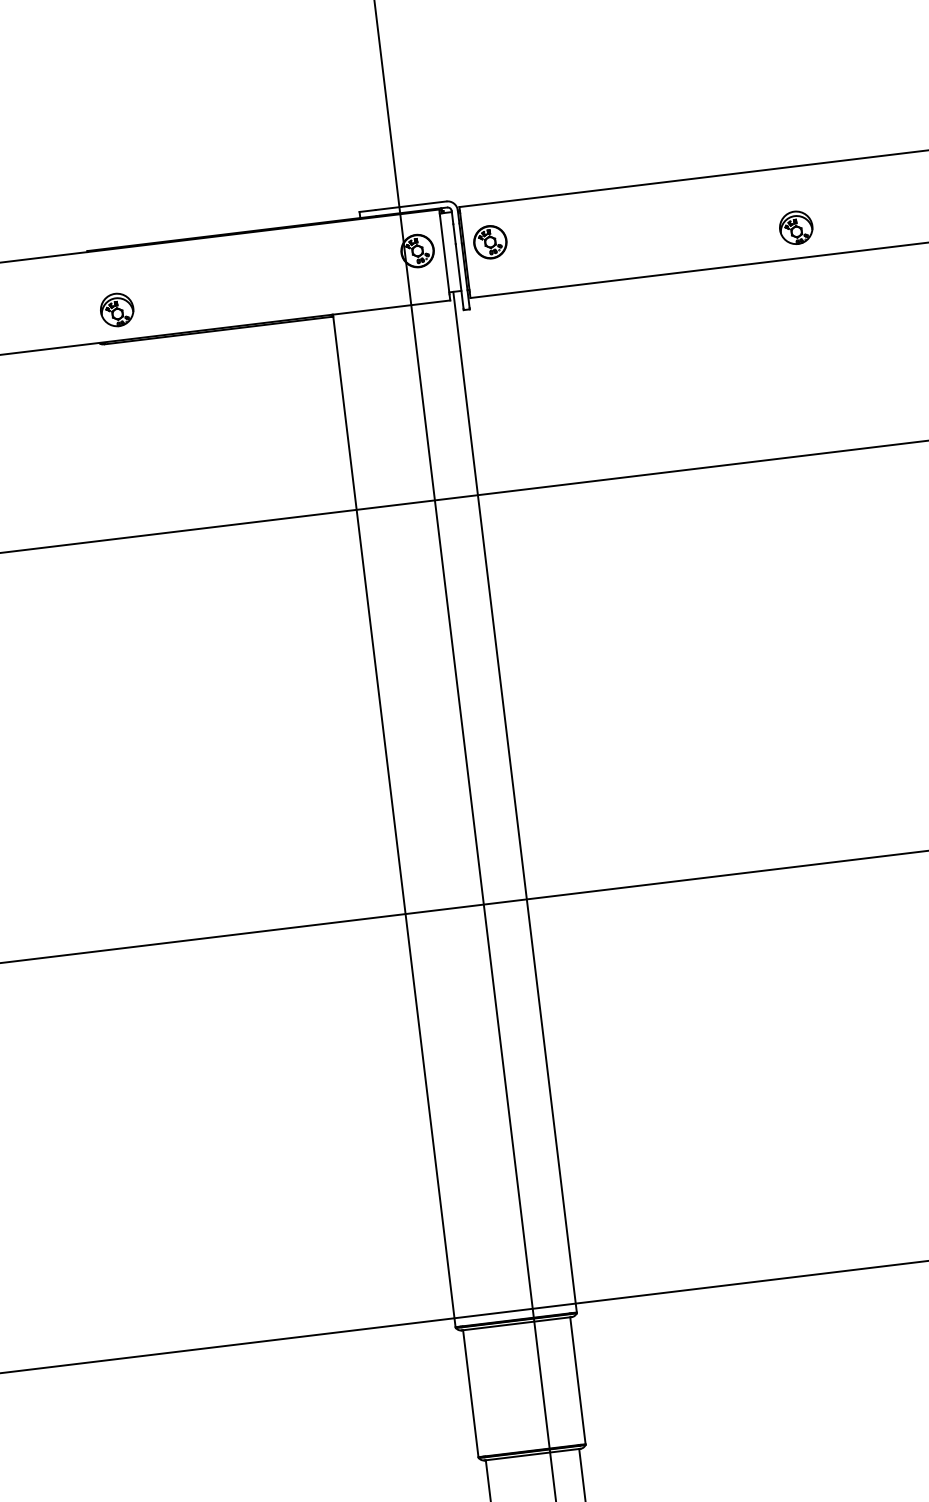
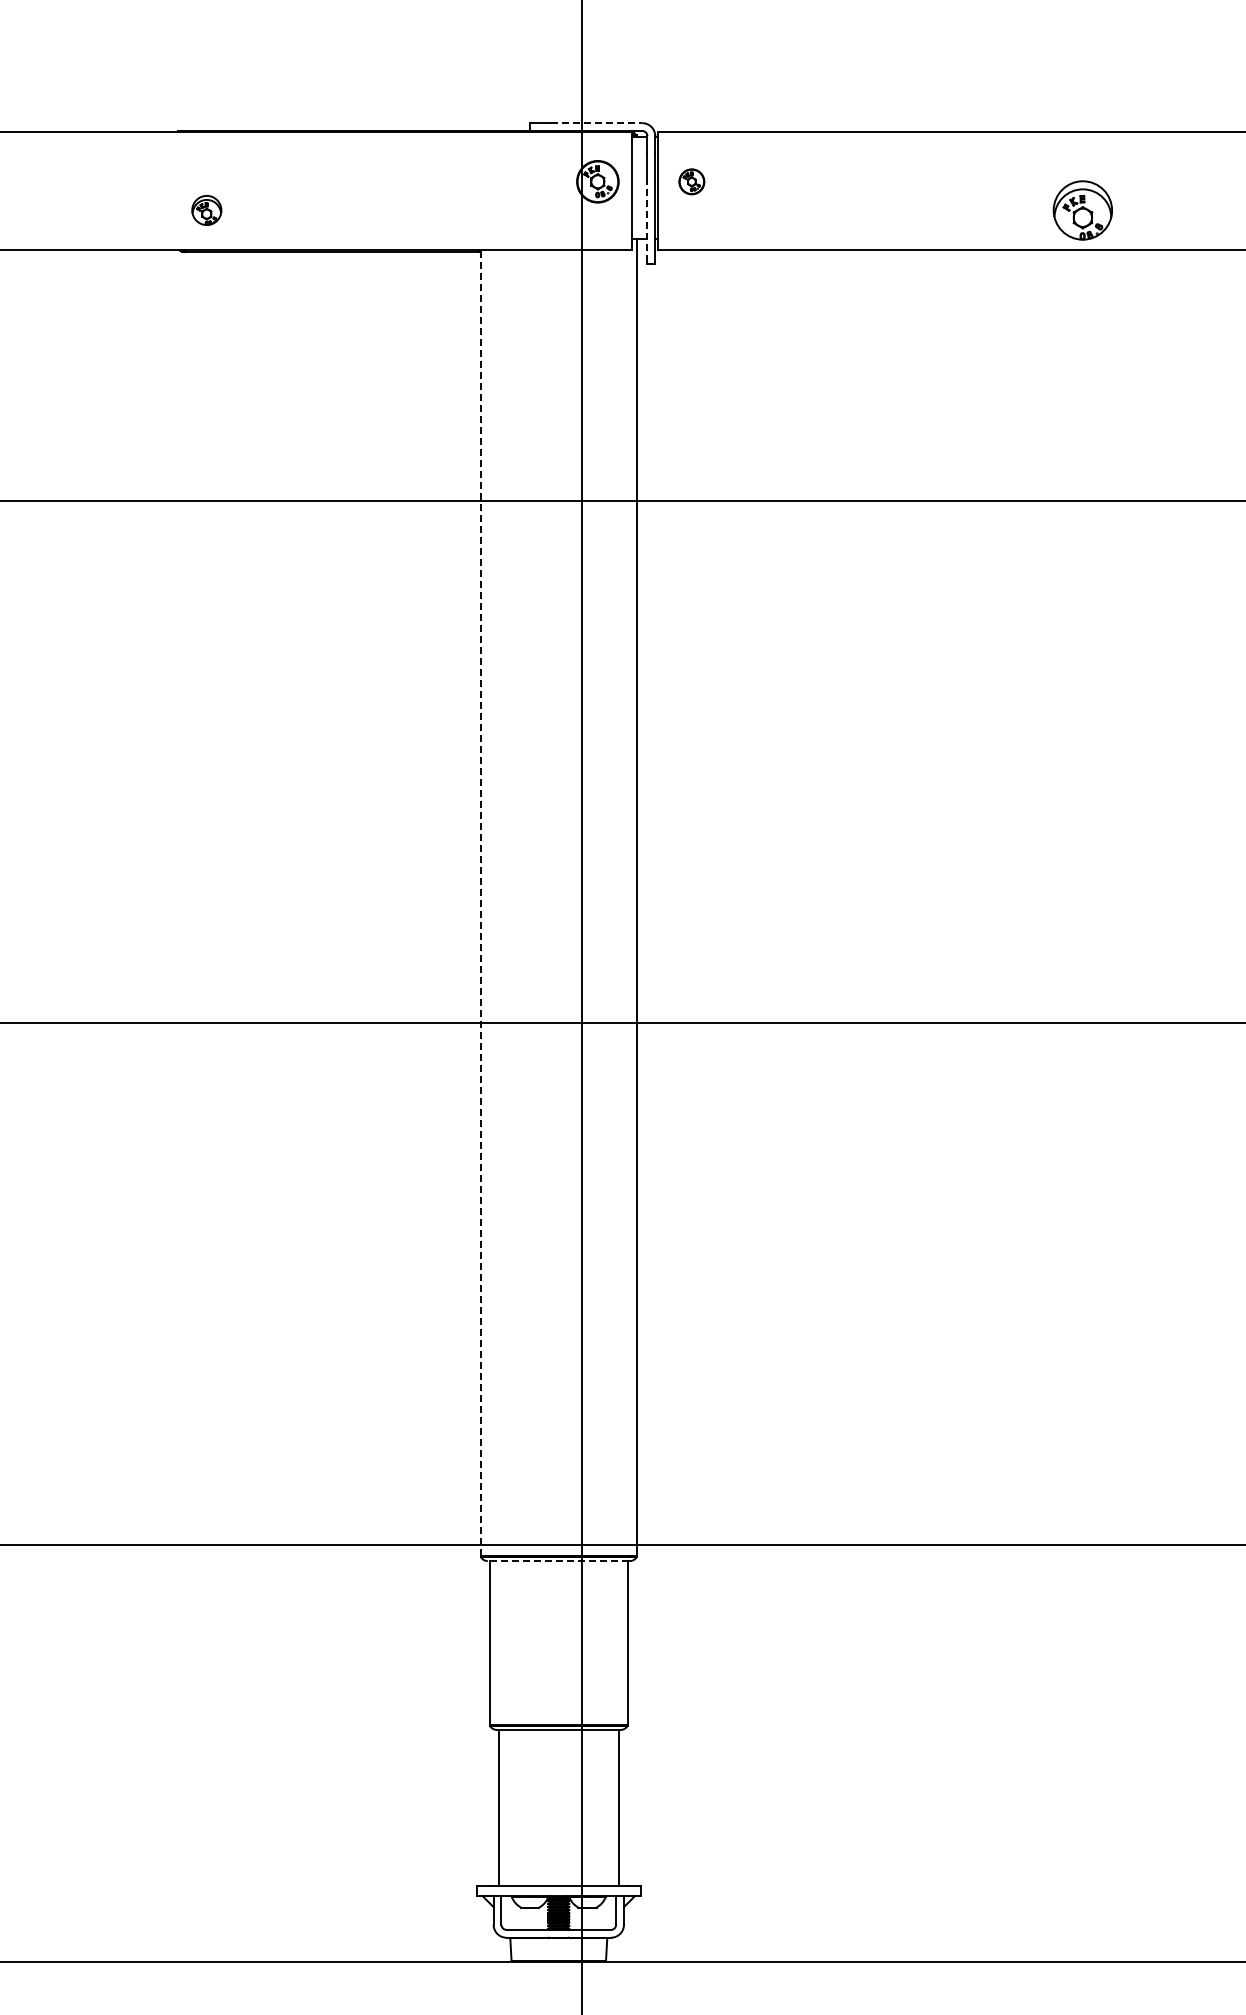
line: (411, 206) -> (596, 123), solid -> dashed
part: (795, 227) -> (1082, 210), size x1.4
part: (490, 242) -> (691, 181), size x0.6
line: (459, 276) -> (647, 220), solid -> dashed
part: (116, 310) -> (206, 210), size x0.7
line: (394, 820) -> (480, 902), solid -> dashed
line: (516, 1324) -> (558, 1561), solid -> dashed

